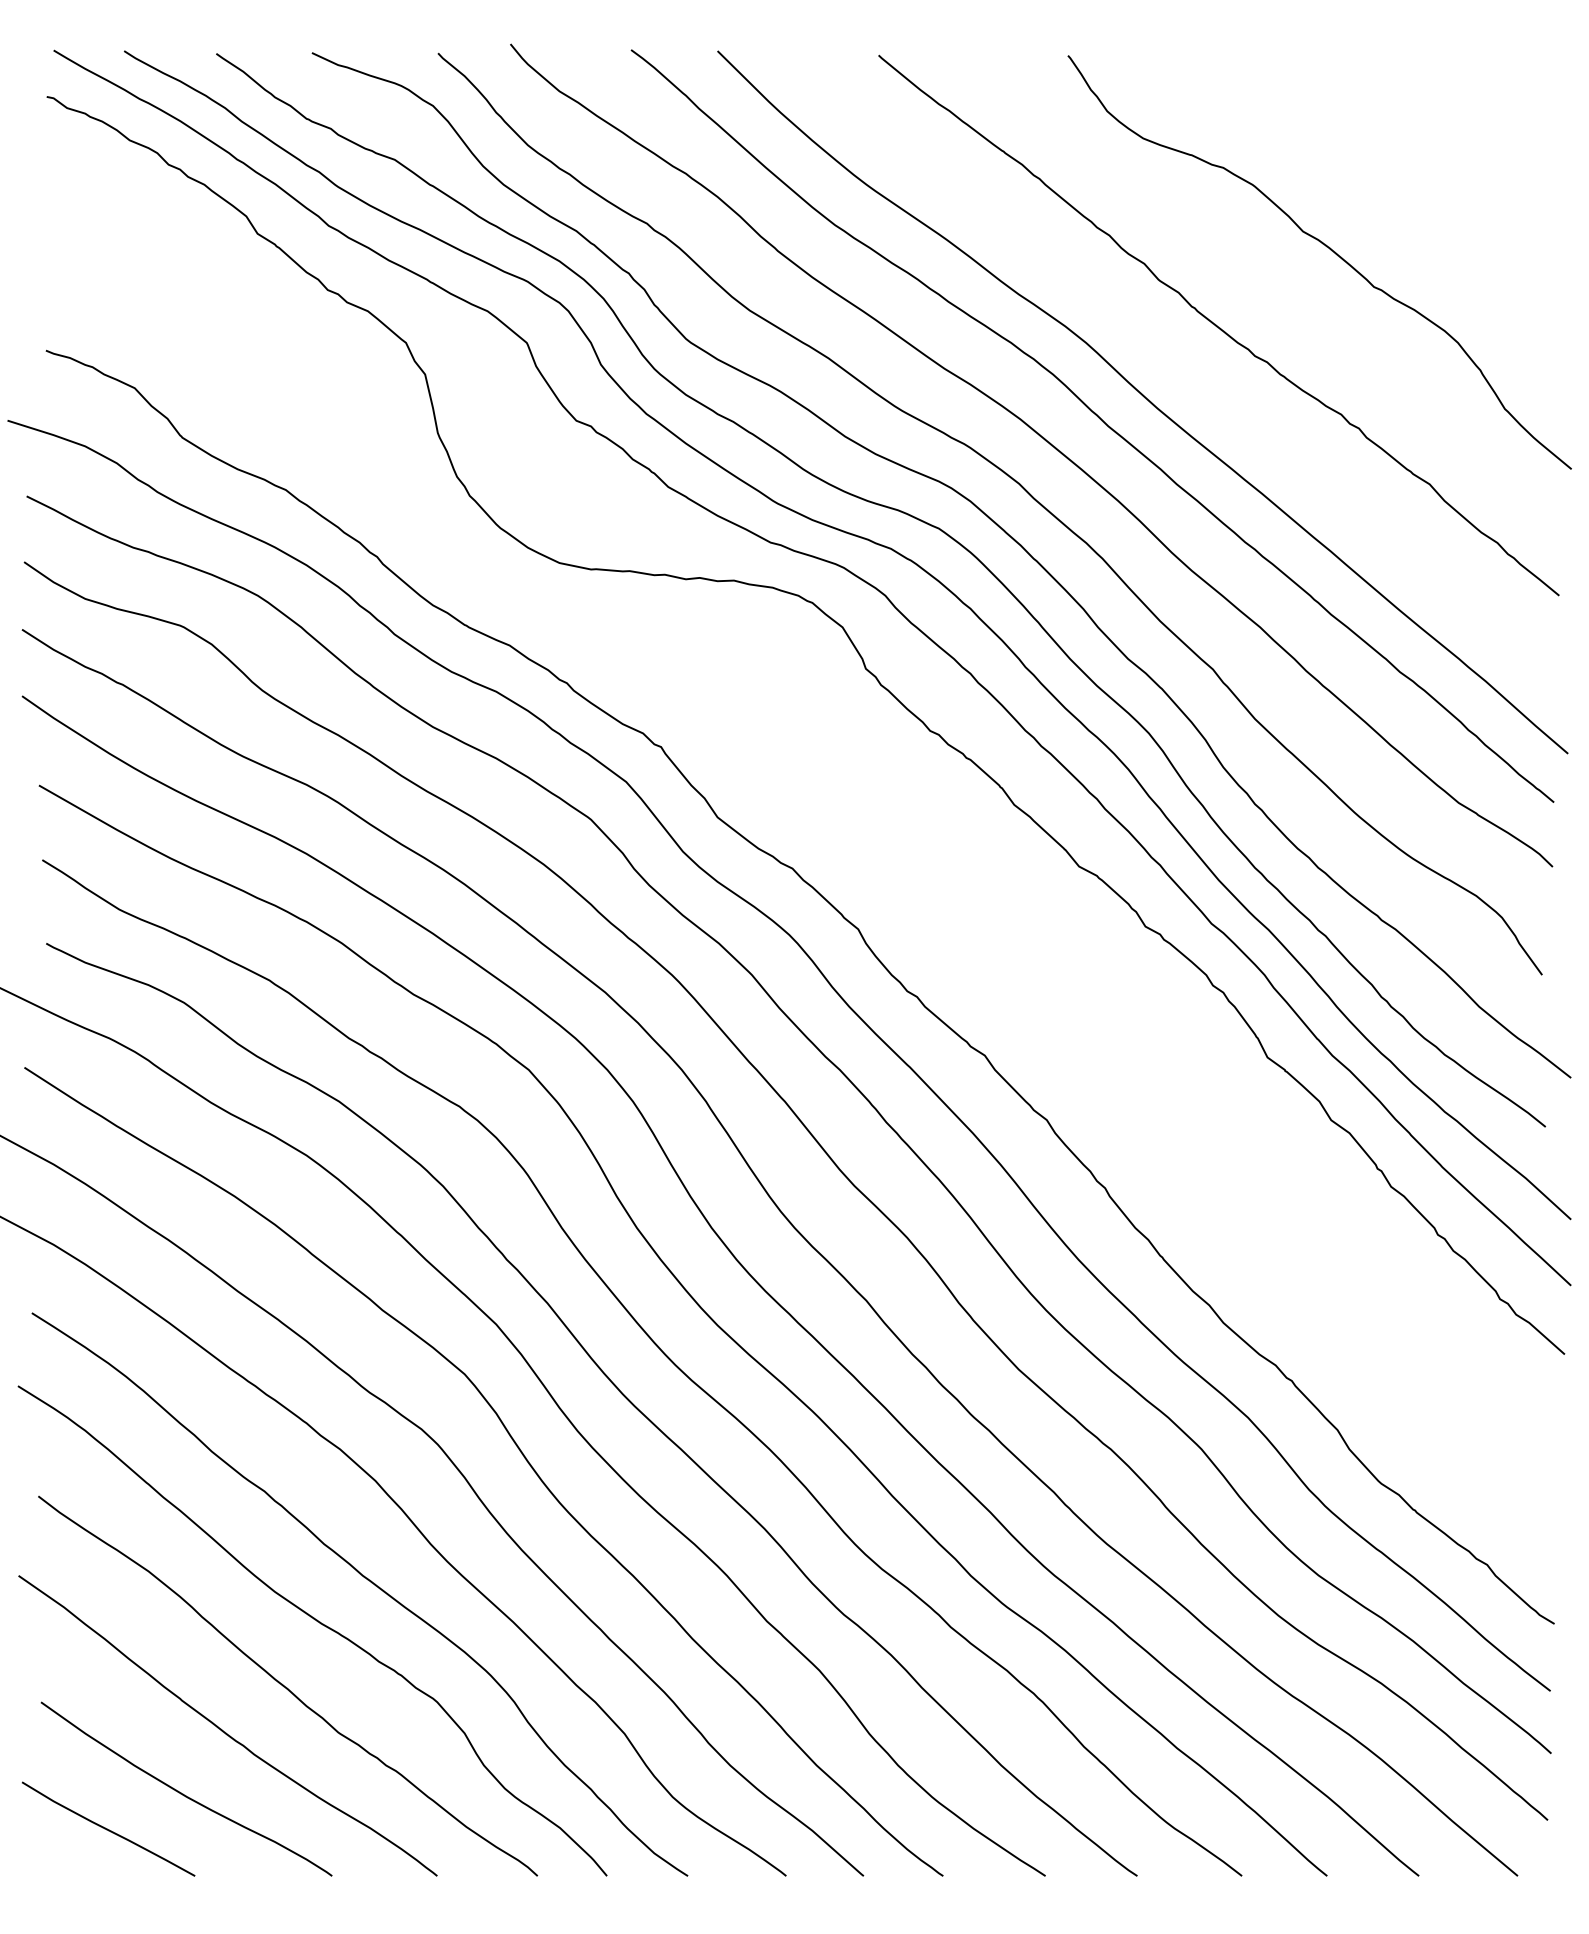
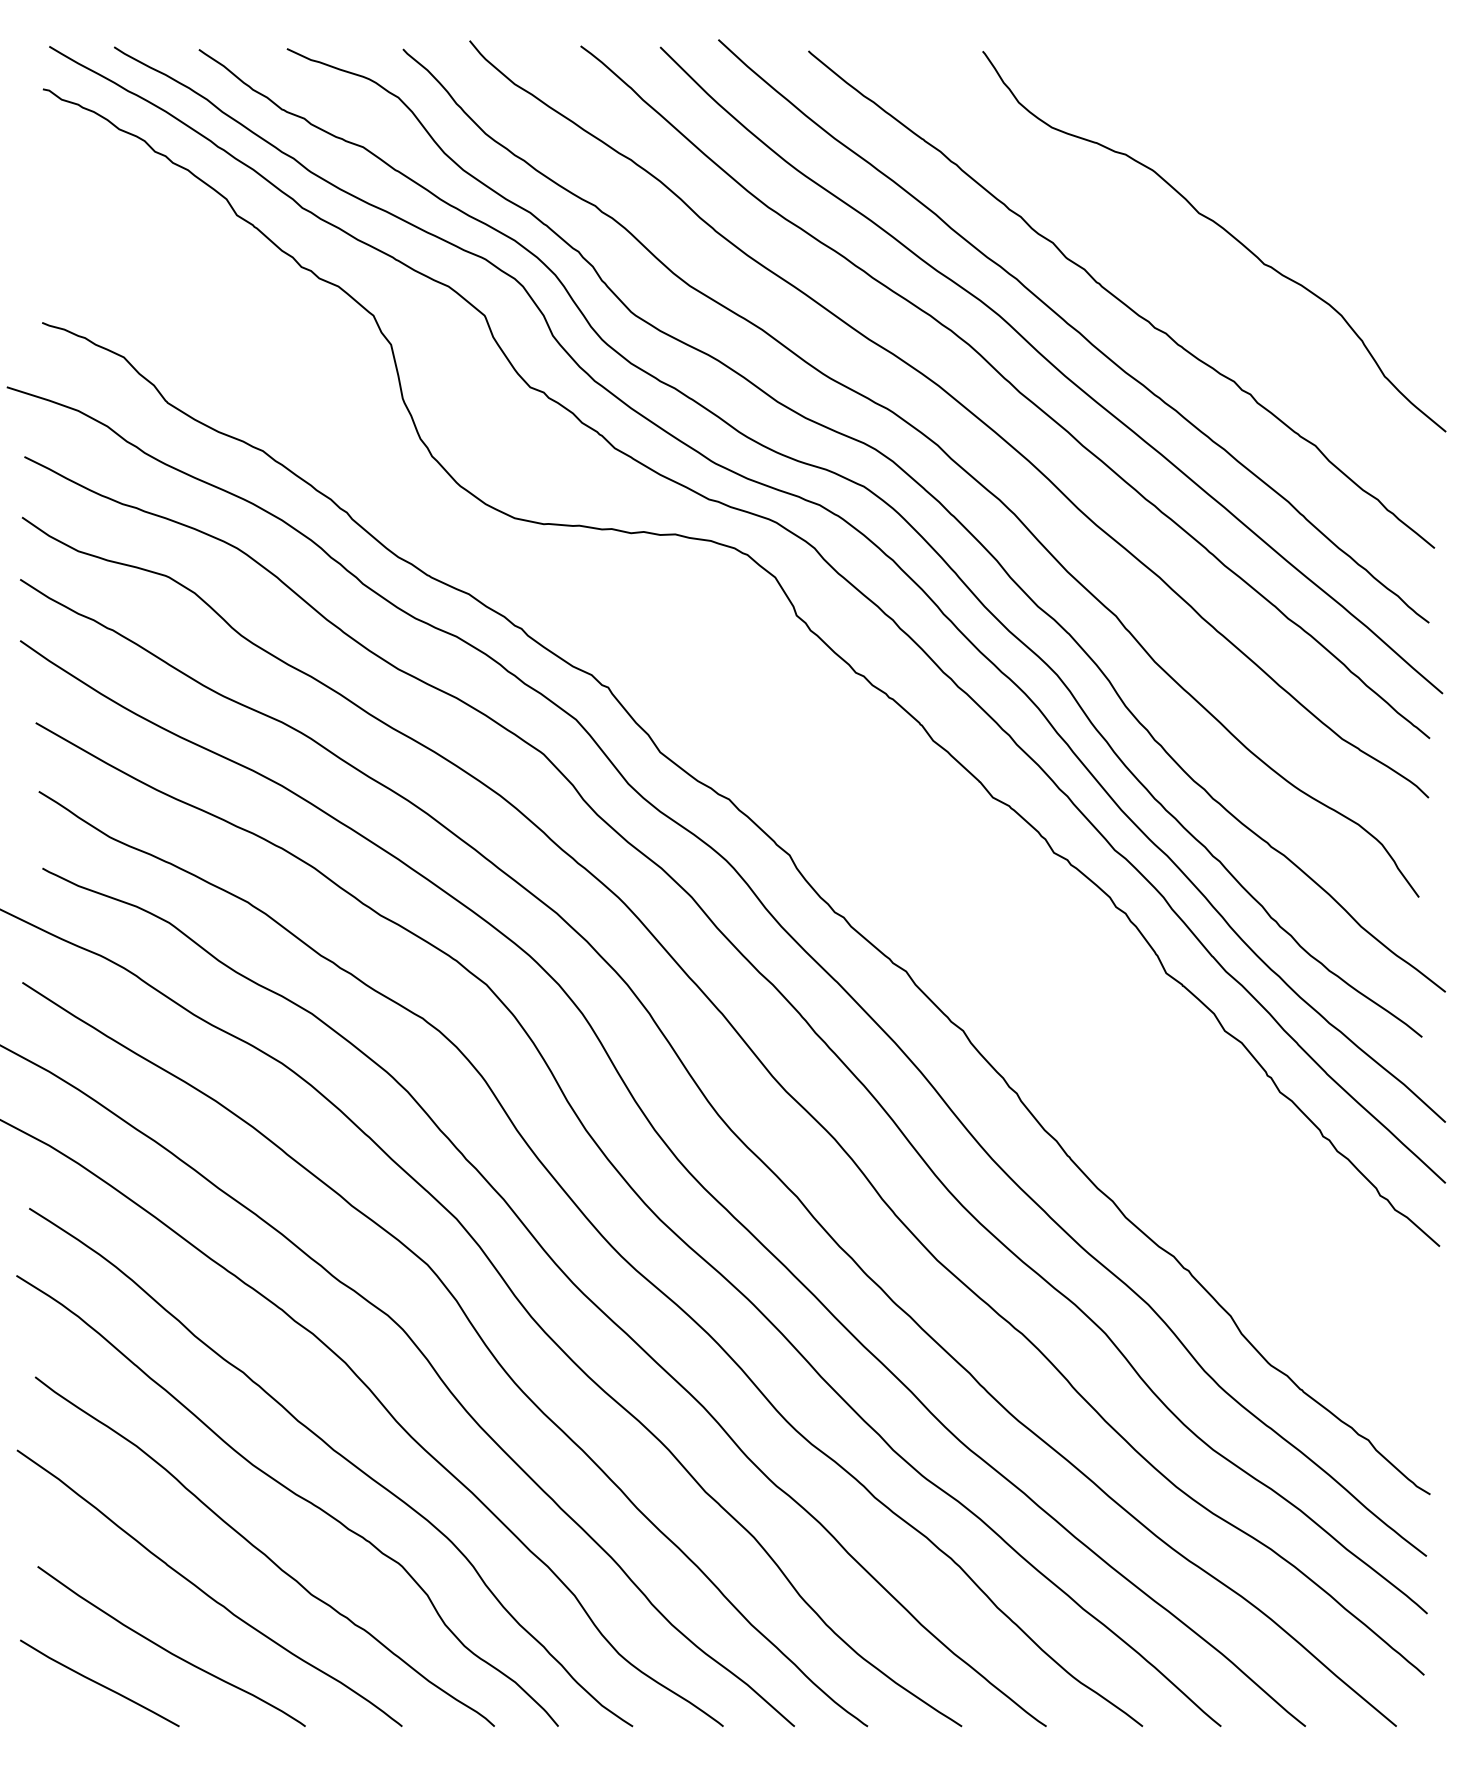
curve: (1167, 358) -> (1074, 330), added

